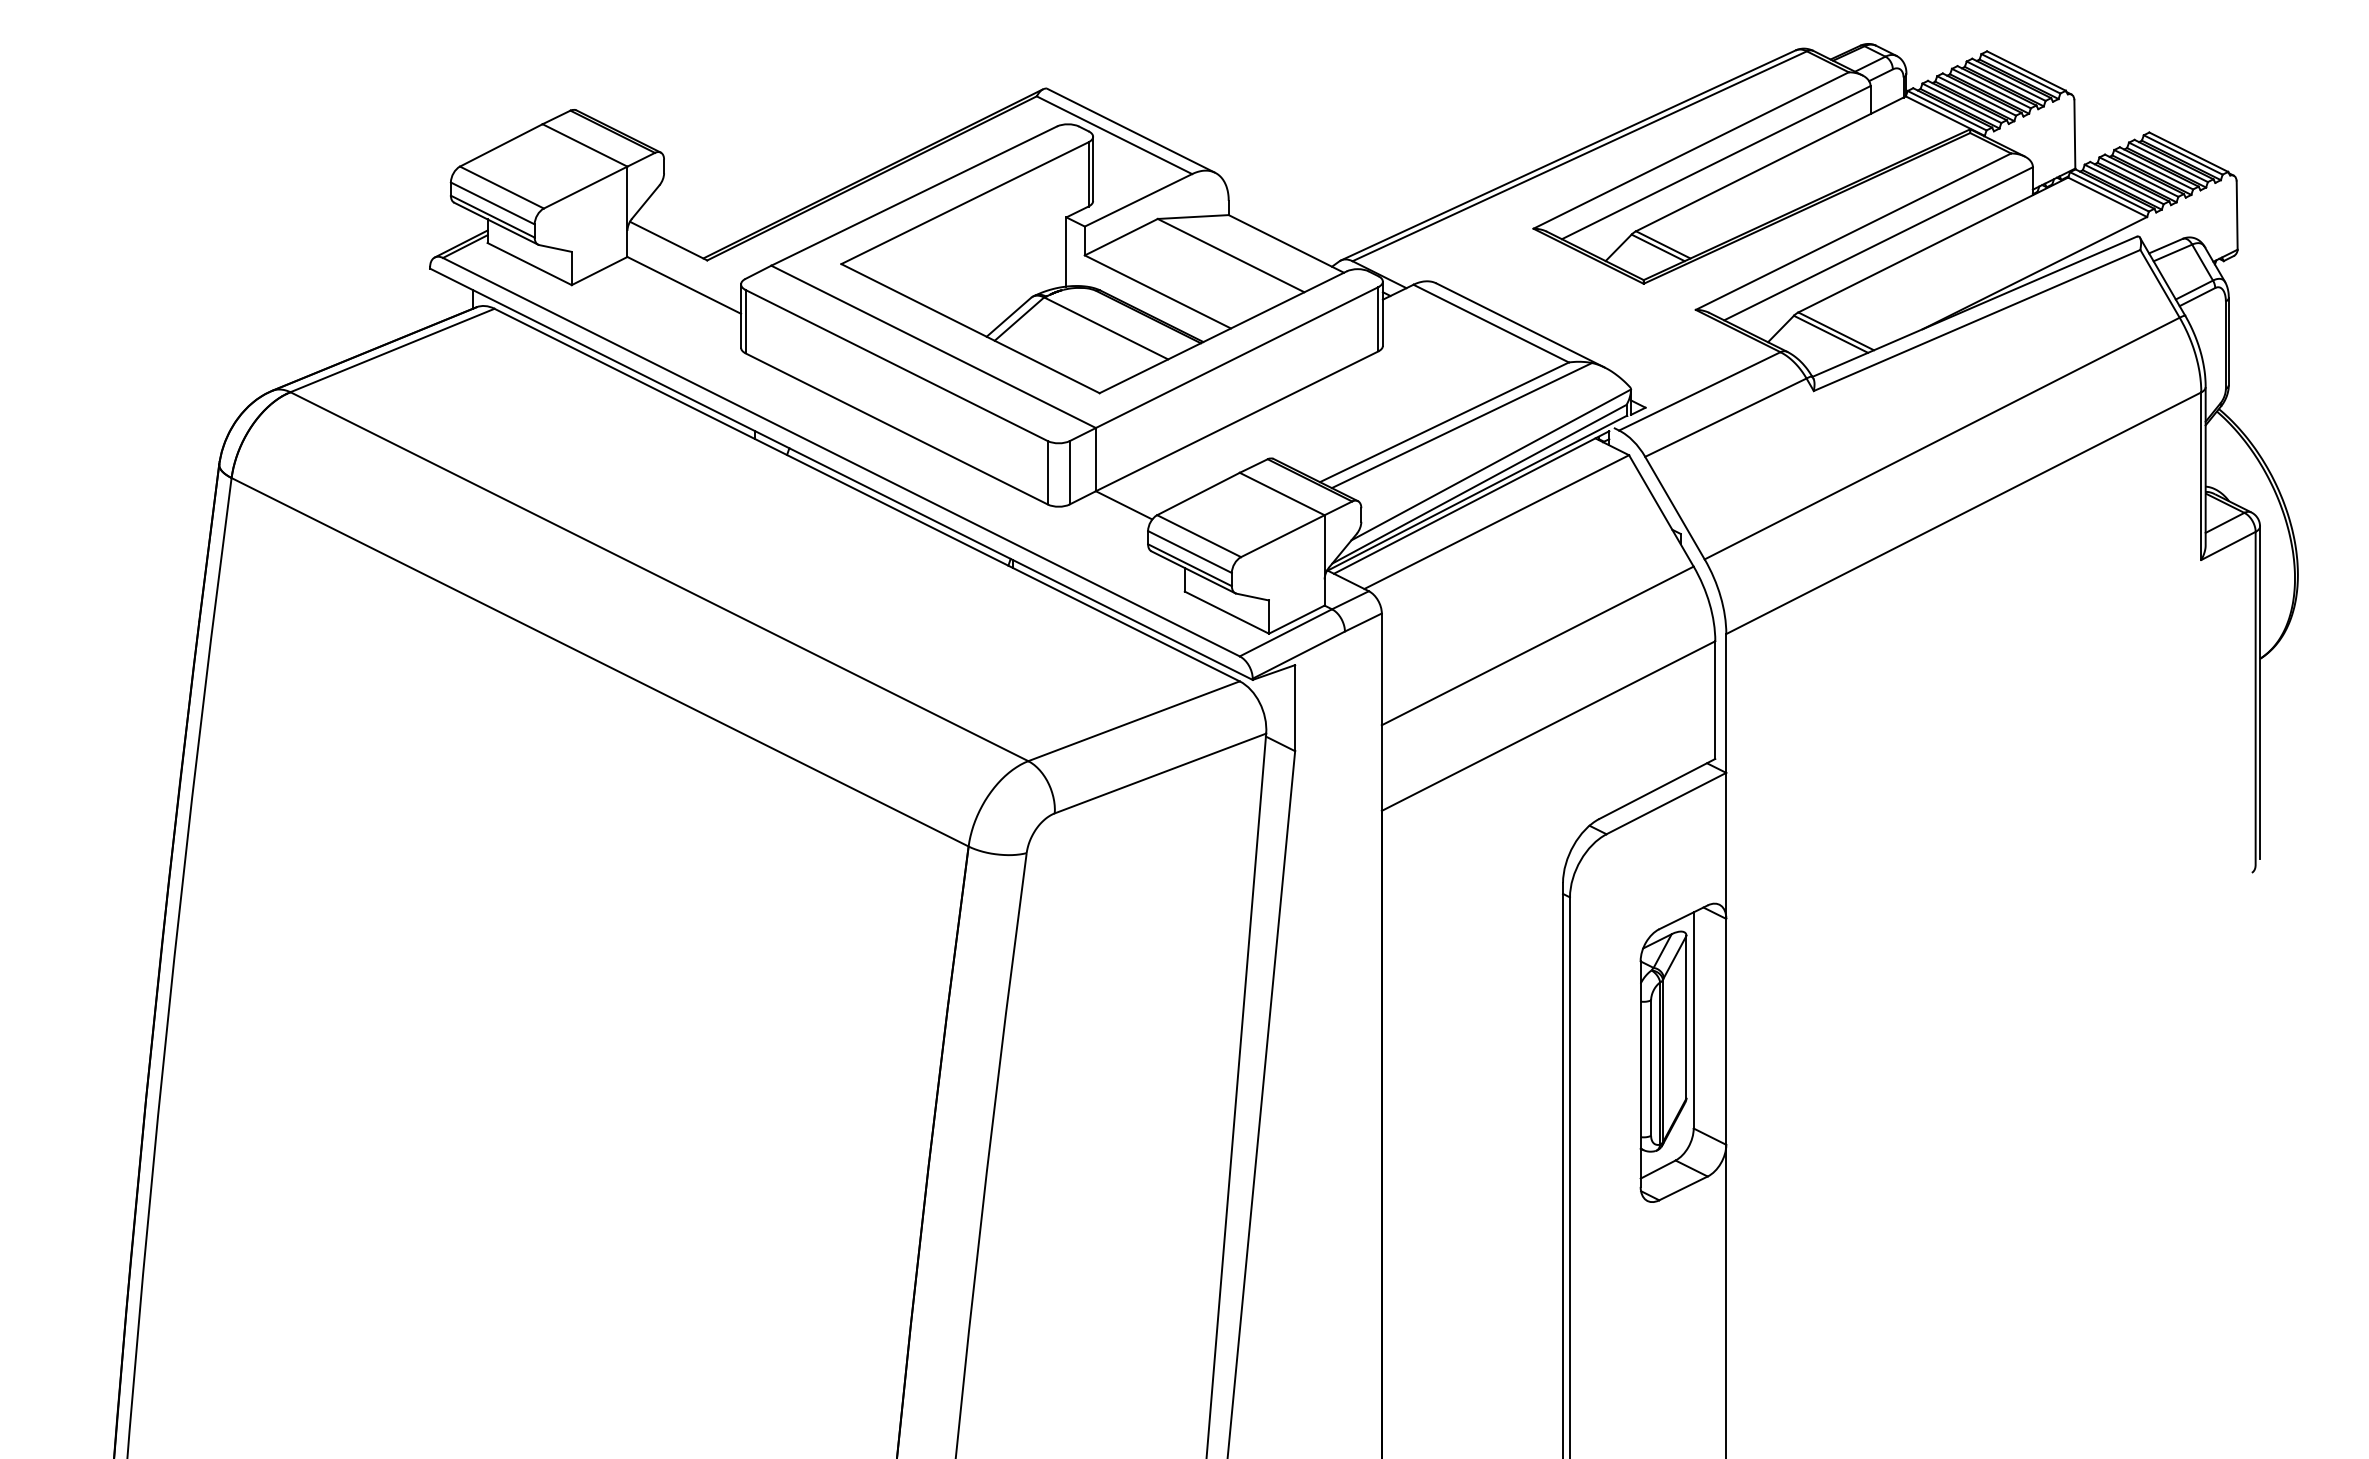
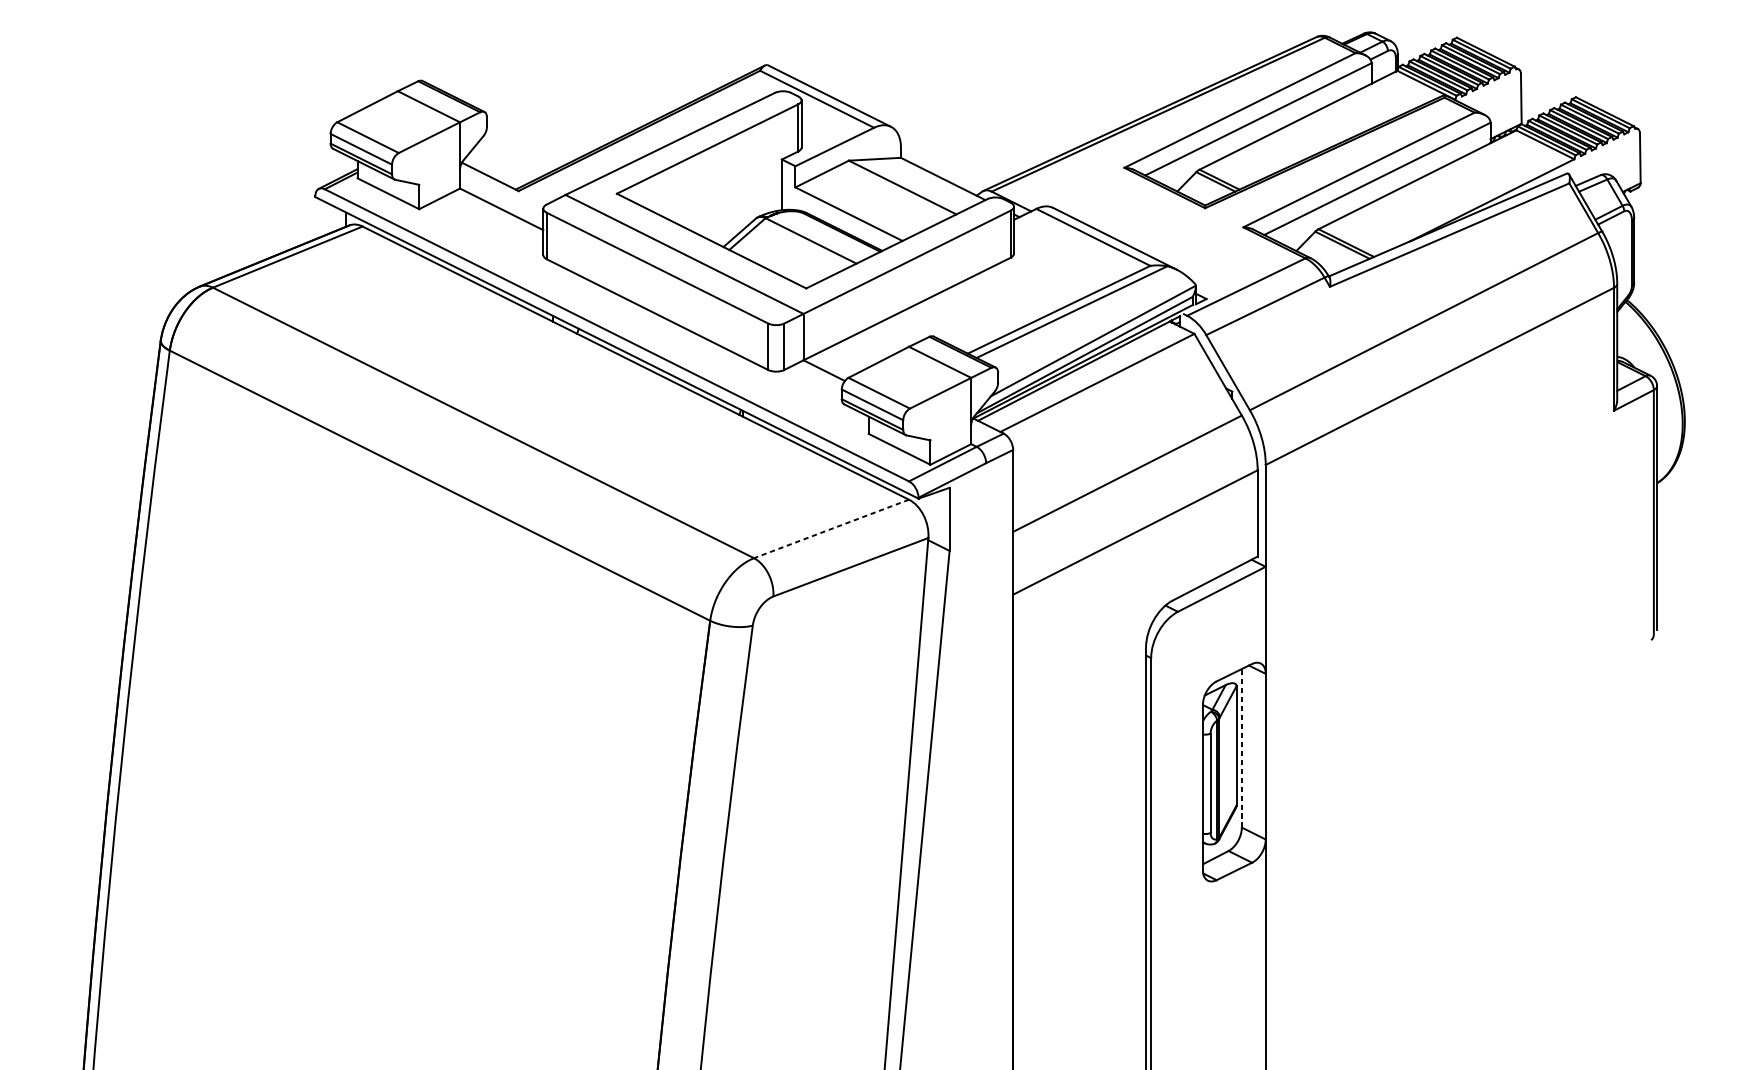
line: (1134, 721) -> (831, 529), solid -> dashed
line: (1693, 1019) -> (1241, 747), solid -> dashed

